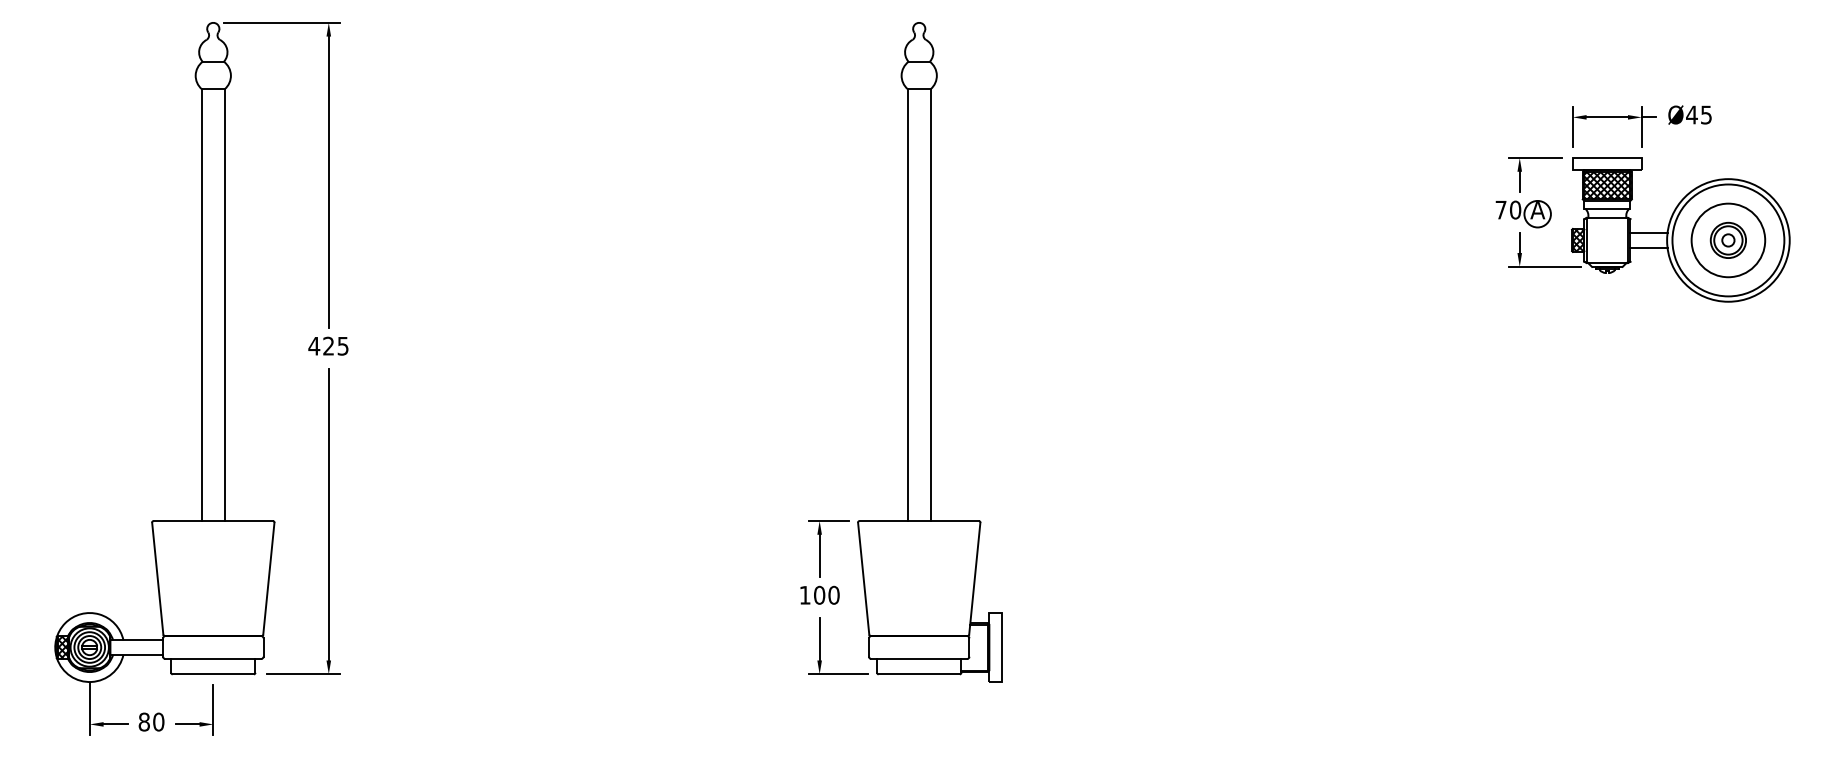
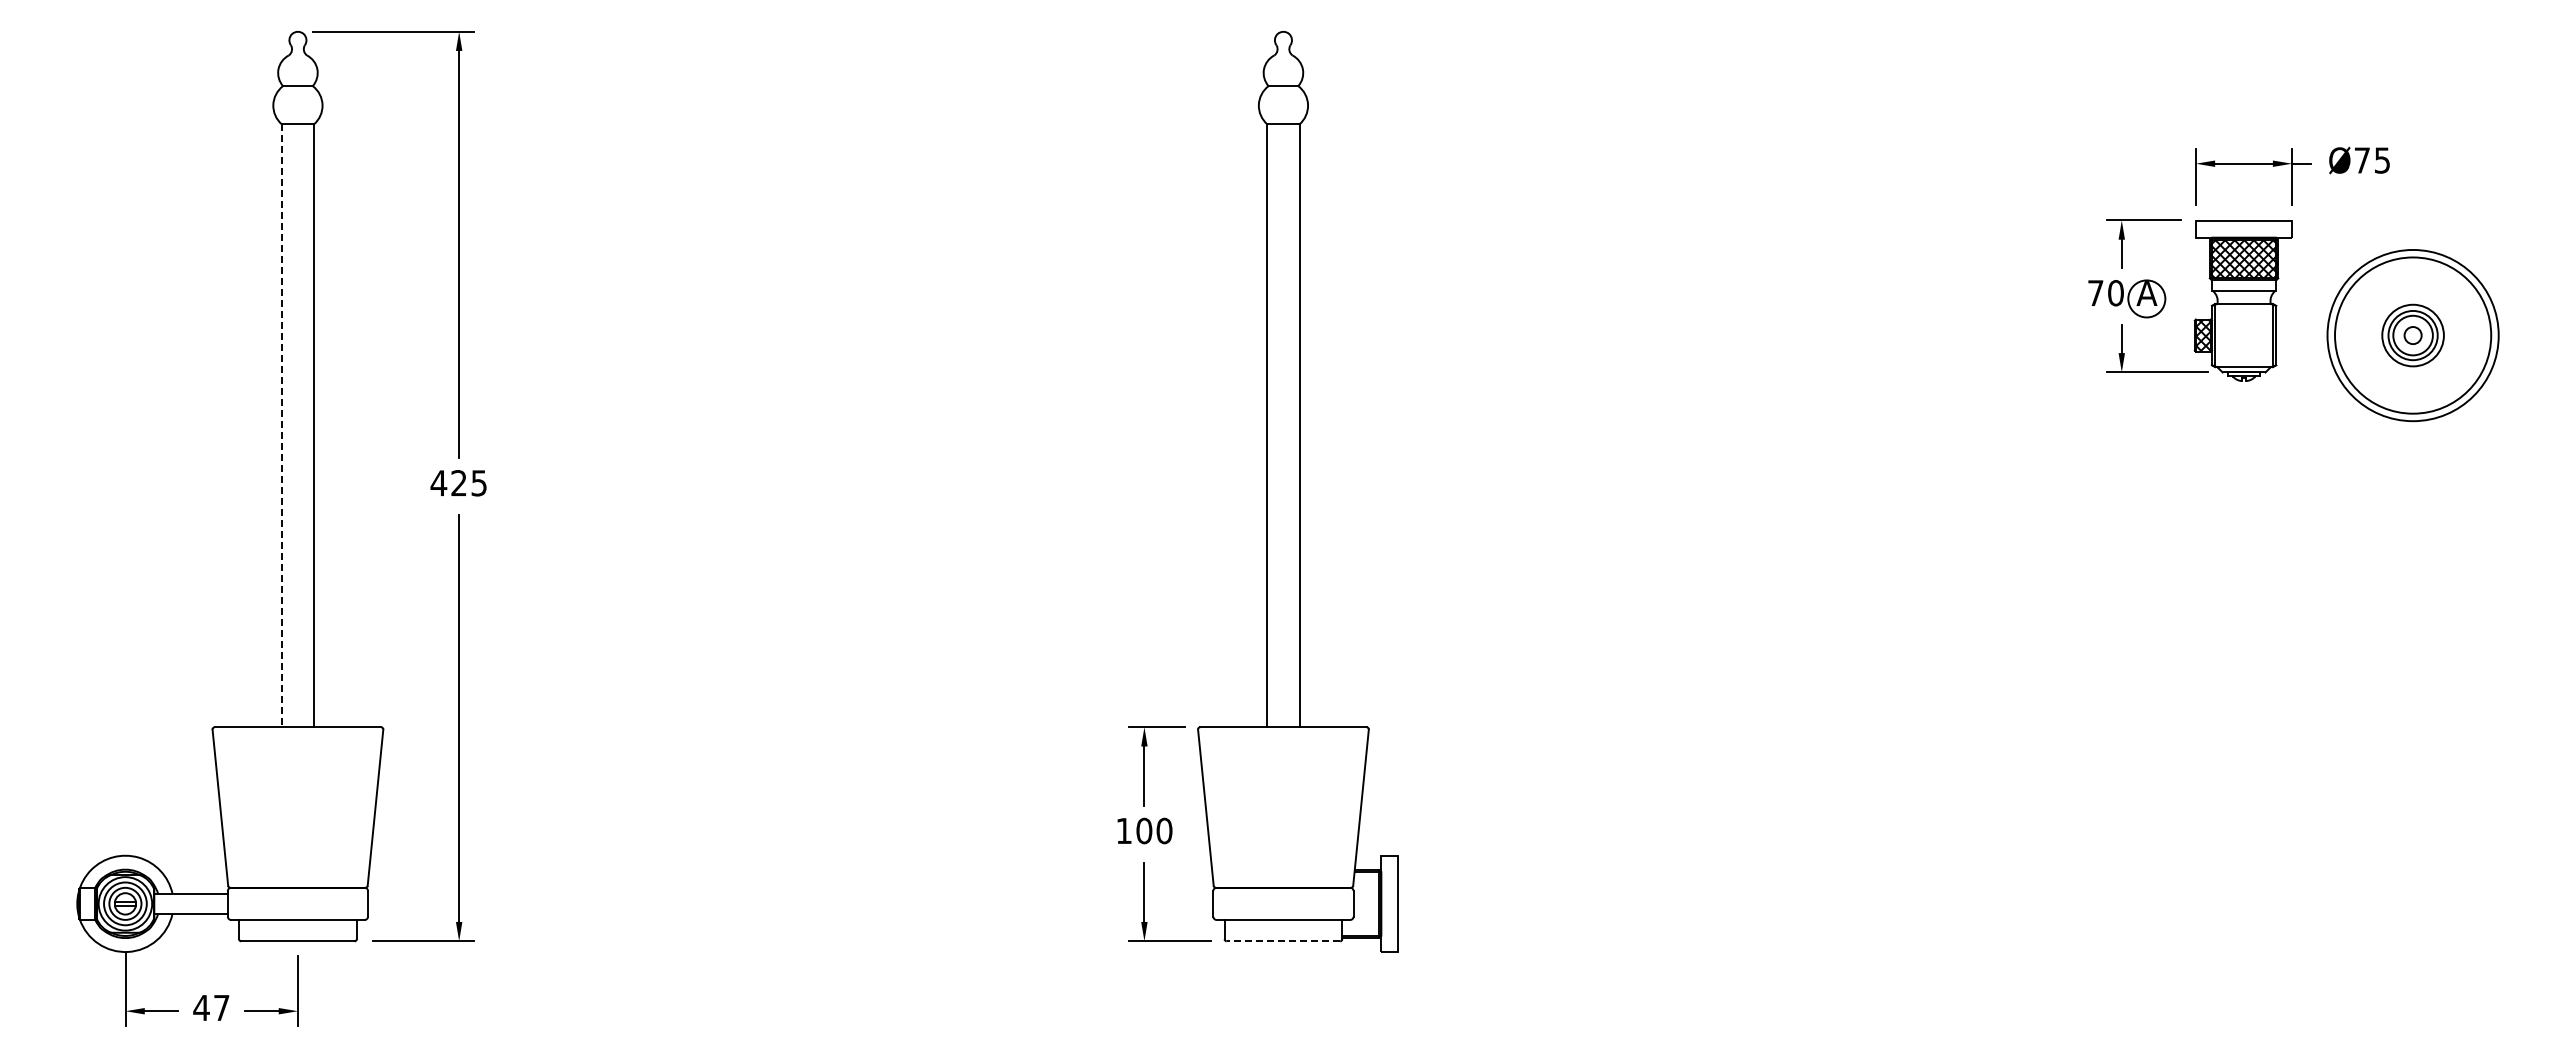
text: (1691, 115) -> (2361, 160), Ø45 -> Ø75
line: (1649, 233) -> (2302, 325), removed
circle: (1727, 240) -> (2412, 335), size x0.6
line: (1649, 247) -> (2302, 345), removed
line: (201, 305) -> (281, 426), solid -> dashed
hatch: (62, 647) -> (87, 903), removed
line: (919, 674) -> (1283, 941), solid -> dashed
text: (151, 721) -> (211, 1007), 80 -> 47

